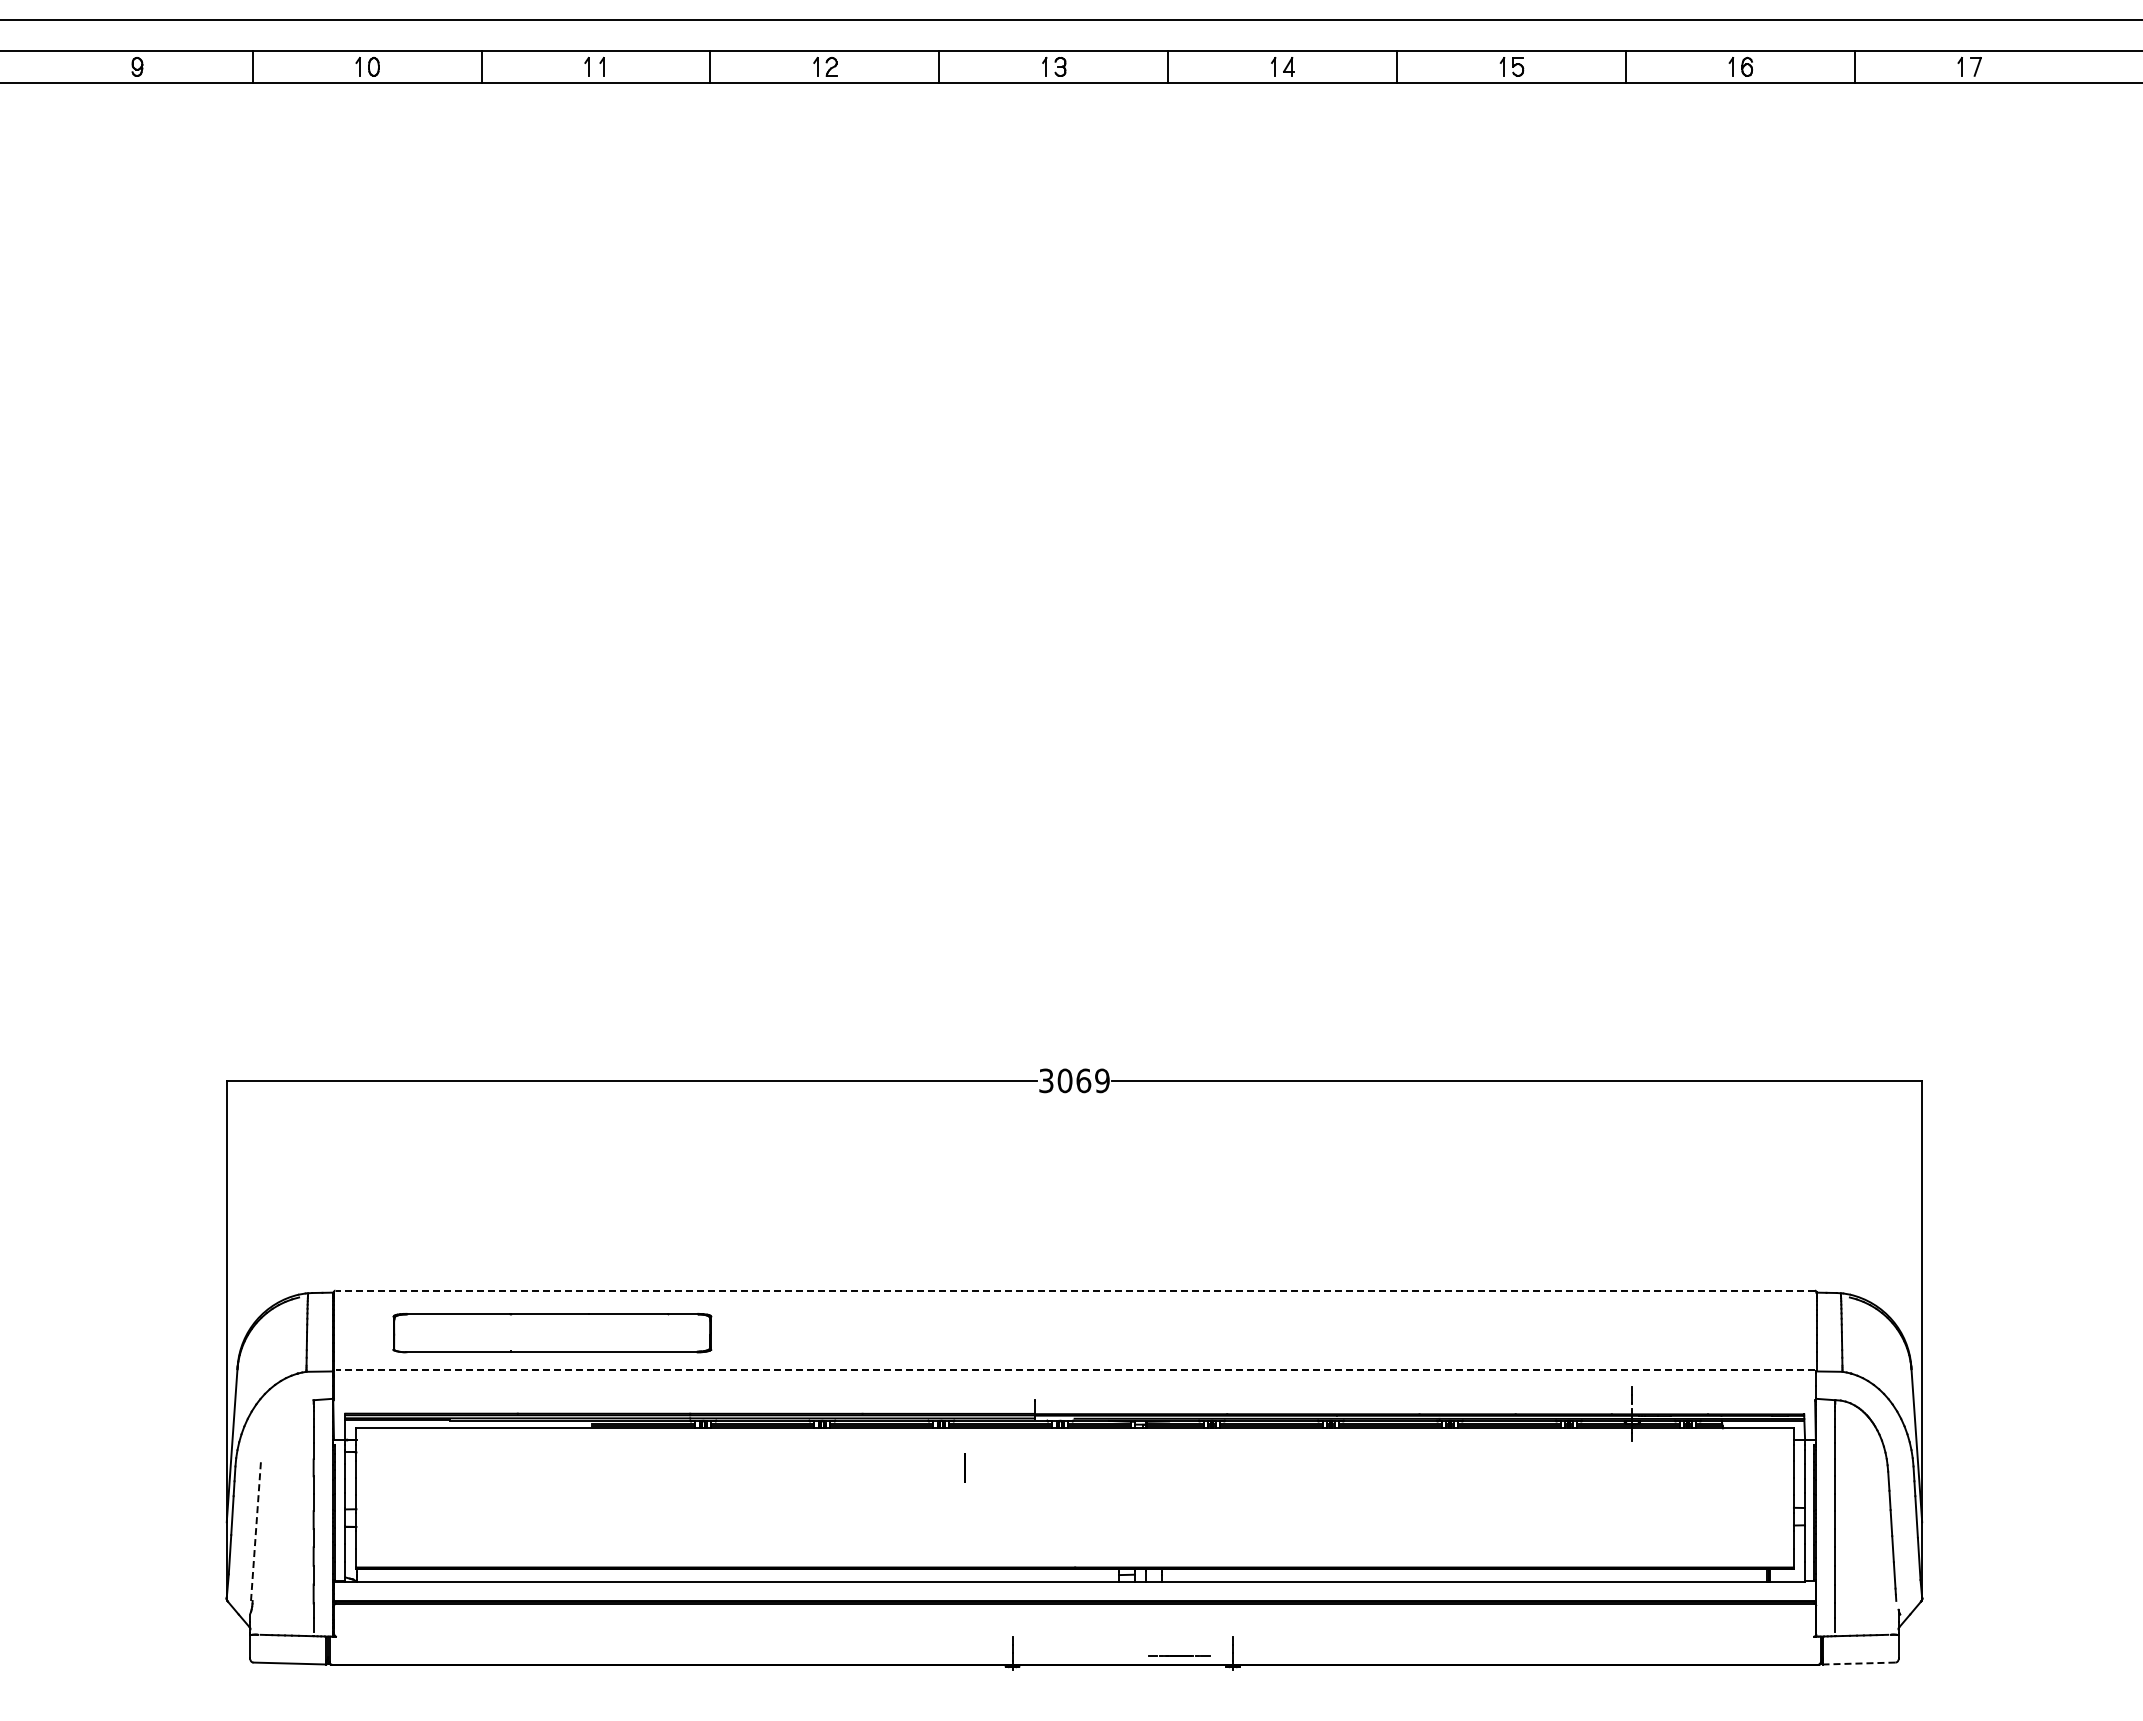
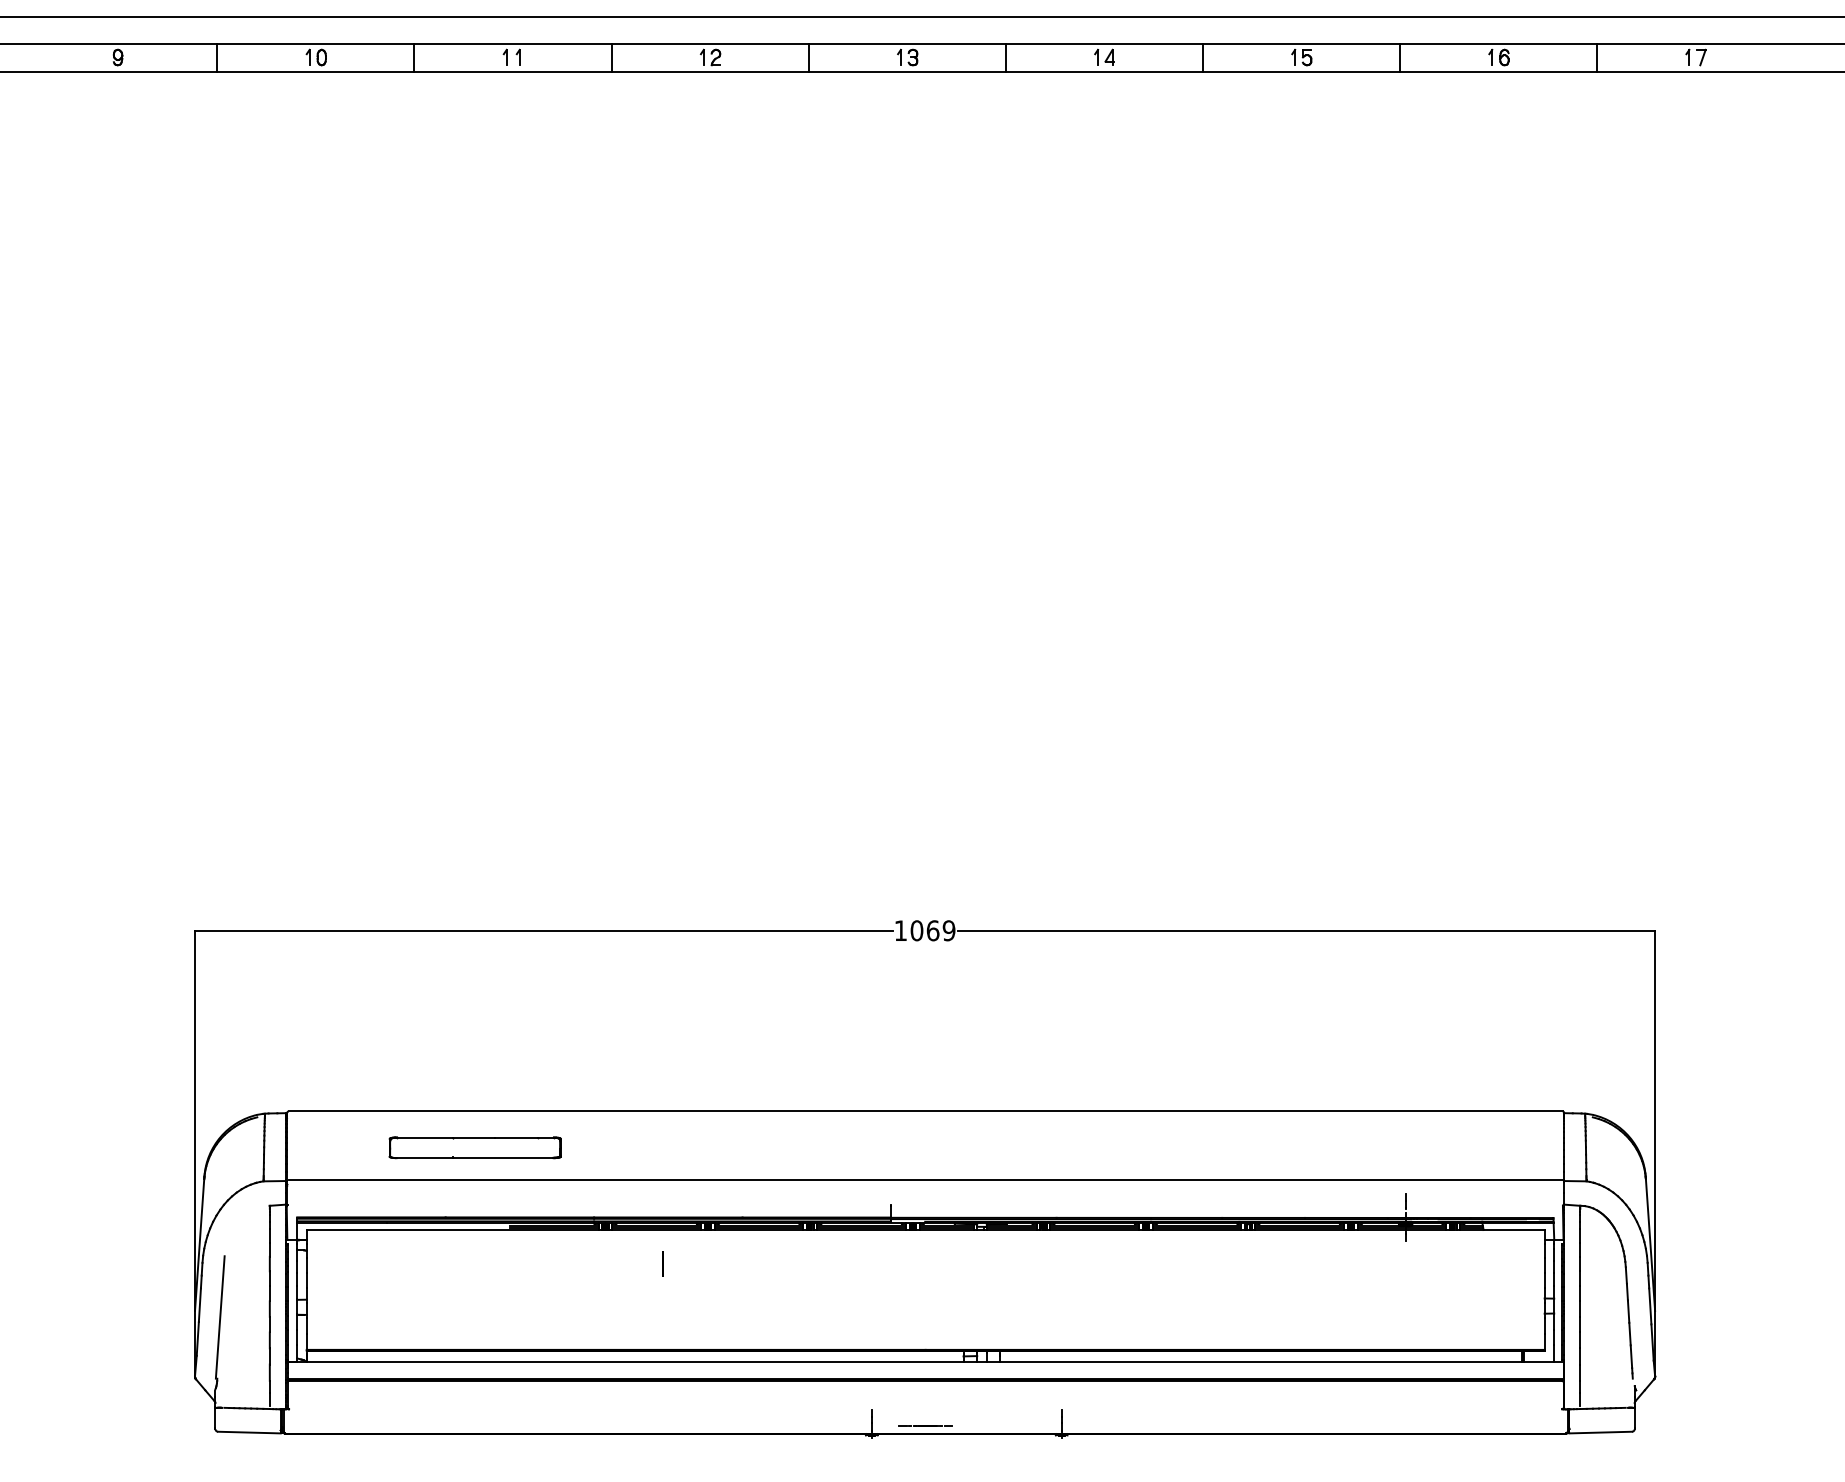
text: (1046, 1080) -> (900, 930), 3069 -> 1069
line: (1075, 1290) -> (925, 1111), dashed -> solid
part: (551, 1332) -> (474, 1147), size x0.62
line: (1075, 1369) -> (925, 1179), dashed -> solid
line: (964, 1467) -> (662, 1263), moved
line: (256, 1529) -> (220, 1317), dashed -> solid
line: (1179, 1655) -> (925, 1425), moved
line: (1858, 1663) -> (1600, 1432), dashed -> solid

